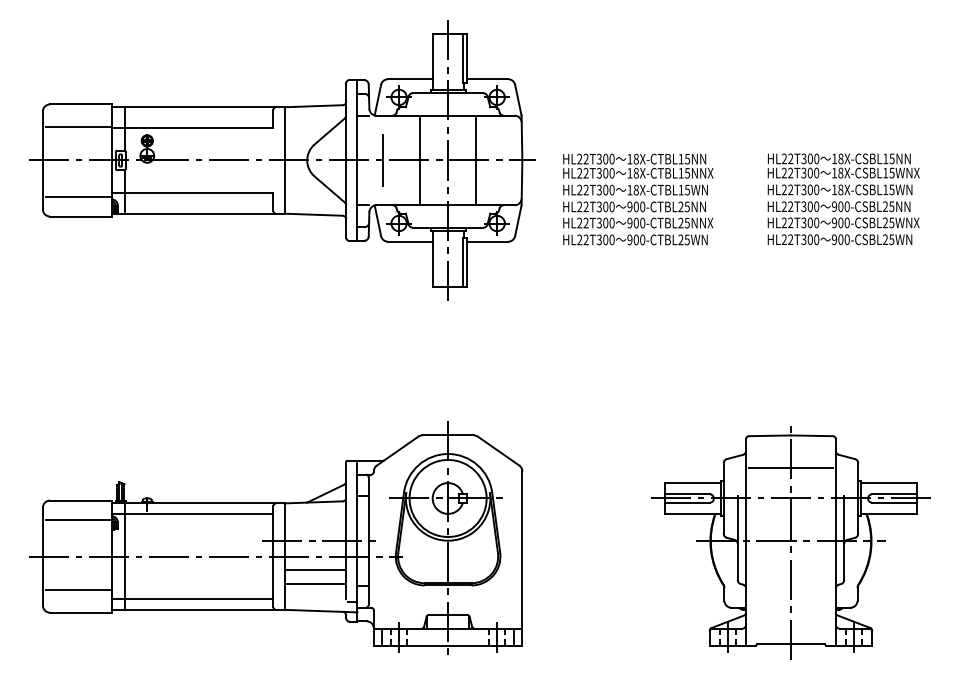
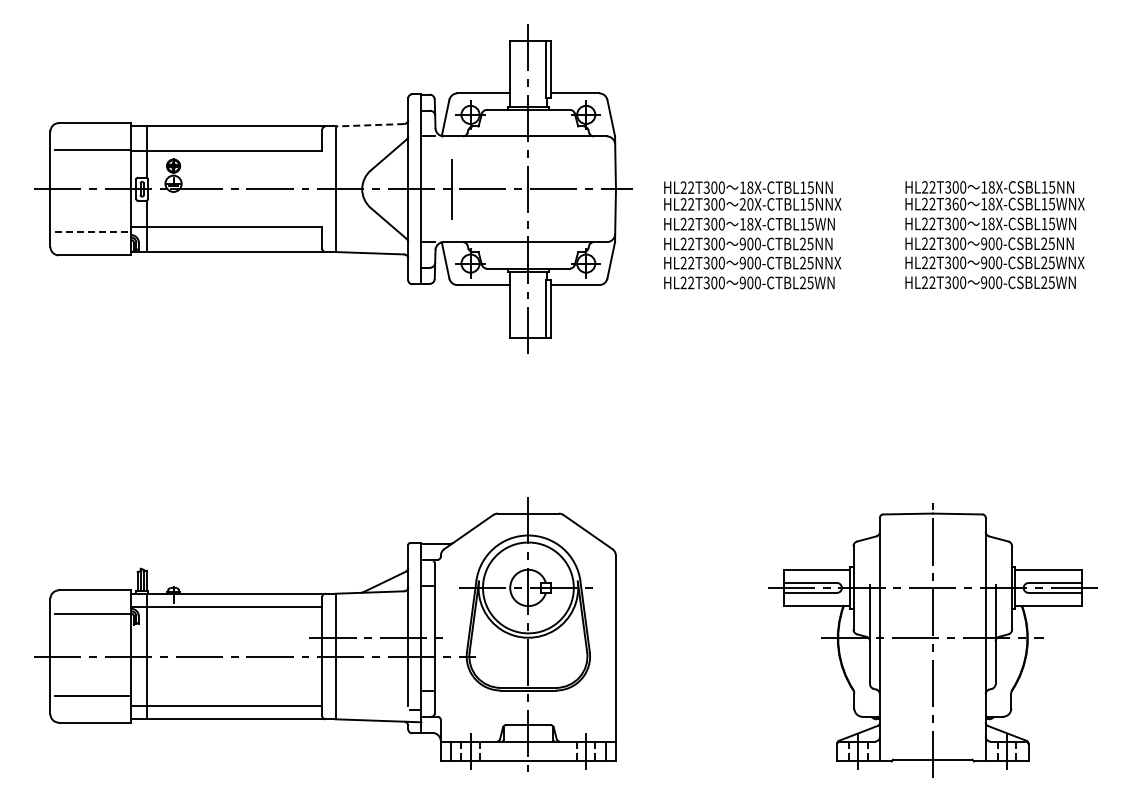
line: (313, 106) -> (369, 125), solid -> dashed
line: (420, 159) -> (495, 188), removed
line: (476, 159) -> (561, 188), removed
text: (810, 172) -> (955, 203), HL22T300 -> HL22T360
text: (633, 173) -> (746, 204), 18X-CTBL15NNX -> 20X-CTBL15NNX
line: (79, 197) -> (93, 232), solid -> dashed
line: (790, 467) -> (932, 551), removed
line: (315, 570) -> (371, 672), removed
line: (315, 583) -> (371, 688), removed

